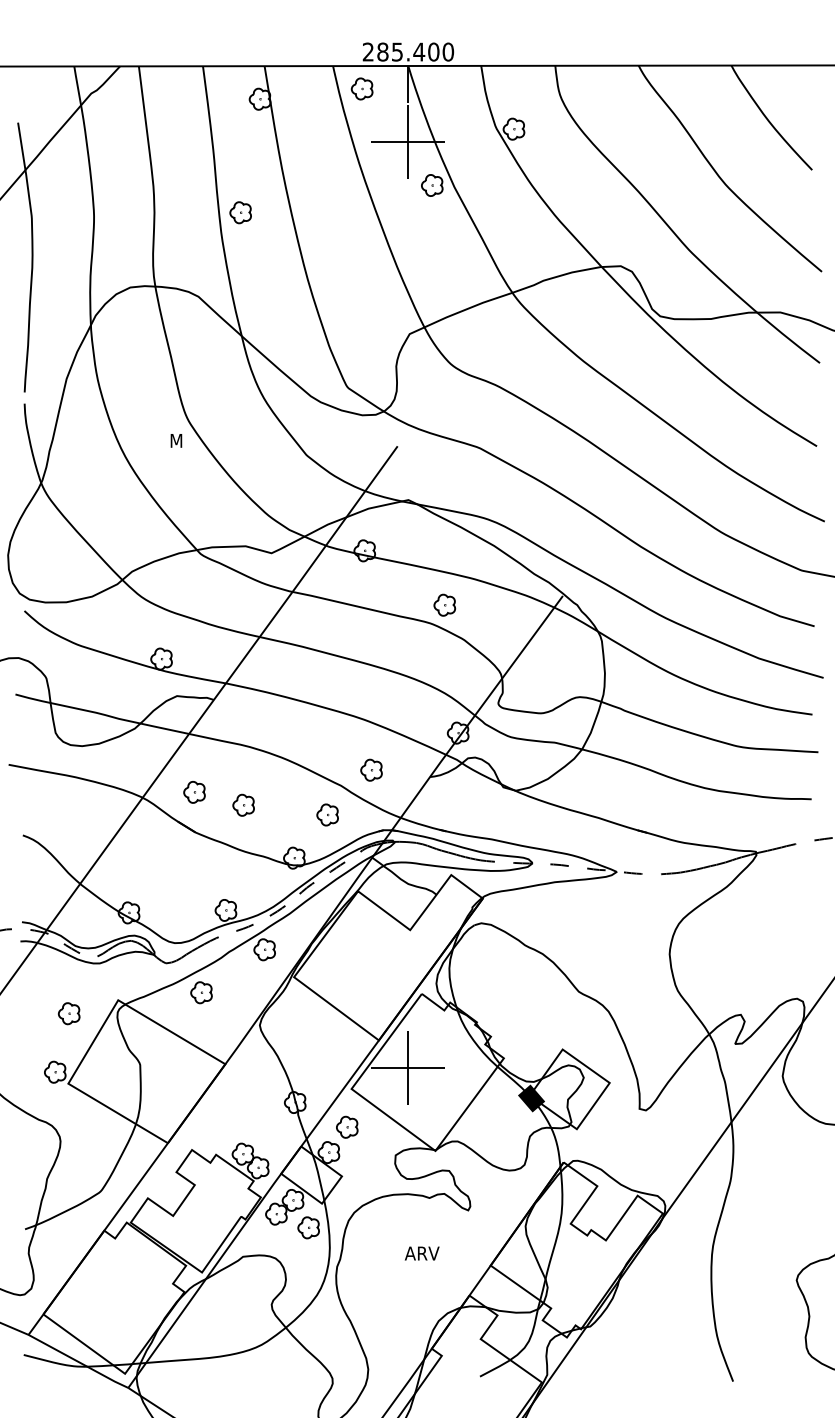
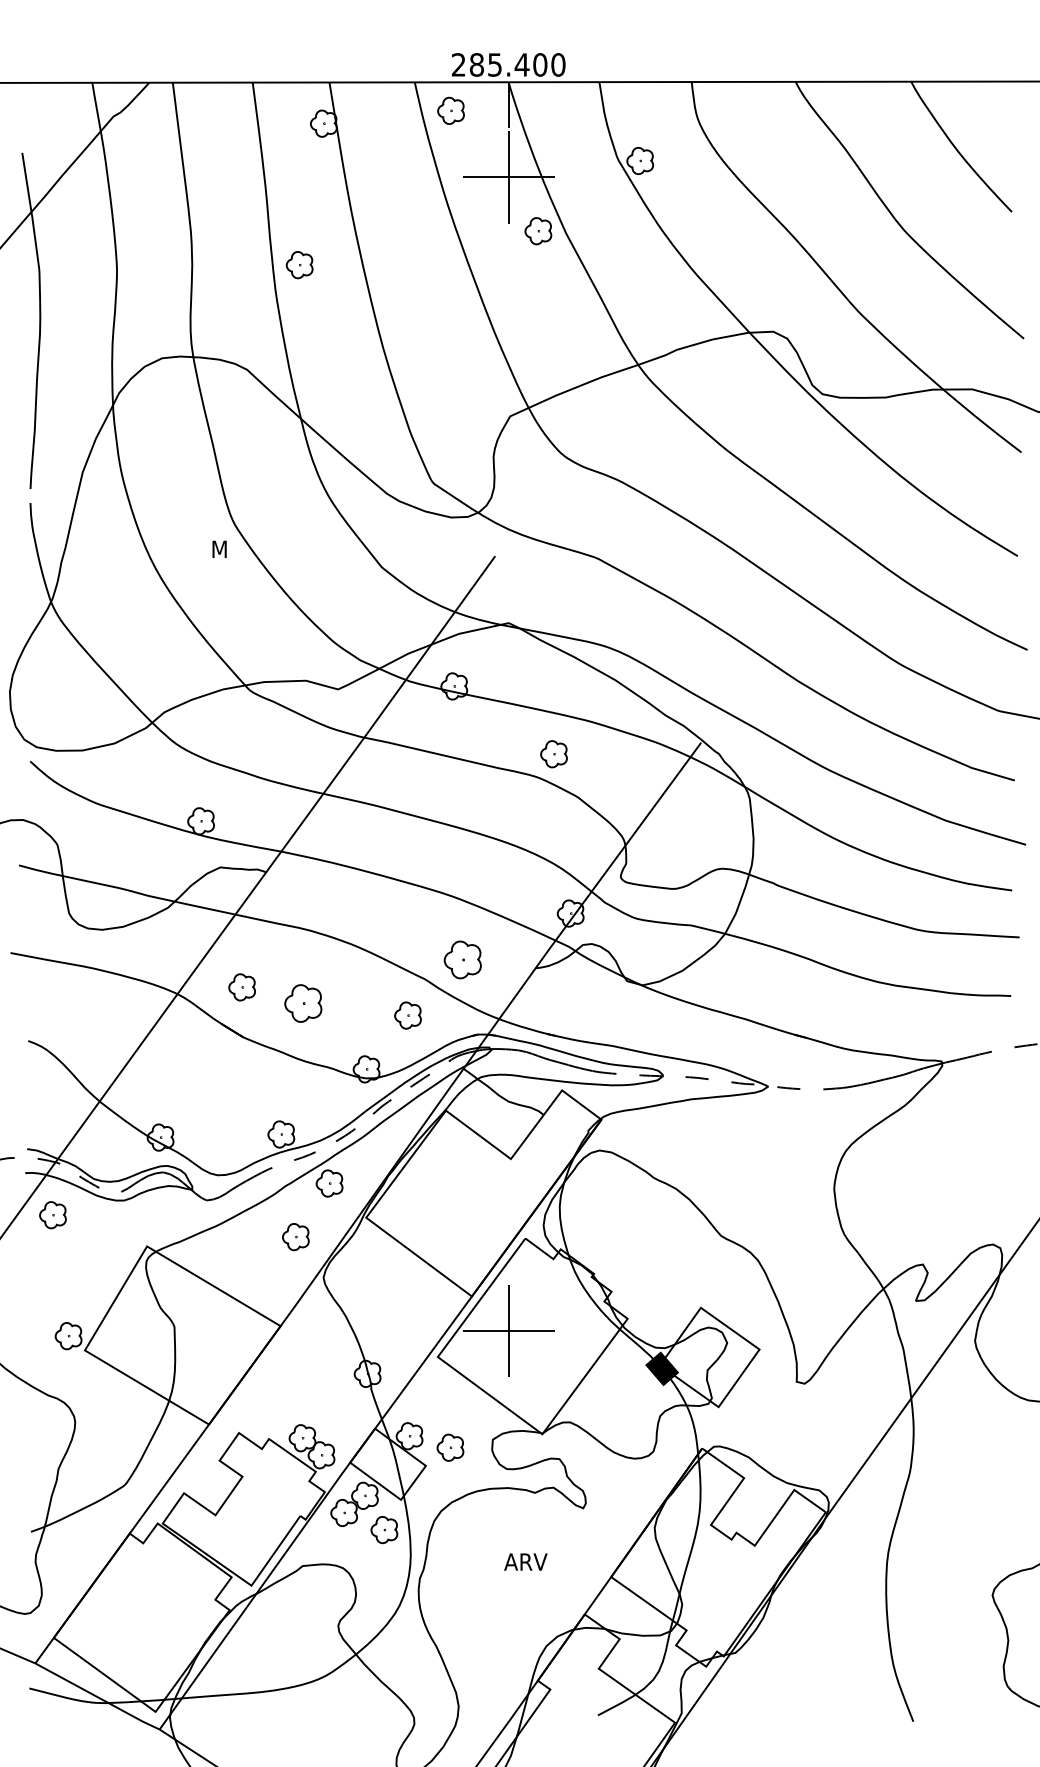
part: (371, 769) -> (462, 959), size x1.4
part: (243, 805) -> (303, 1003), size x1.4
part: (201, 993) -> (295, 1237), moved
part: (68, 1013) -> (52, 1215), moved
part: (347, 1127) -> (450, 1447), moved

